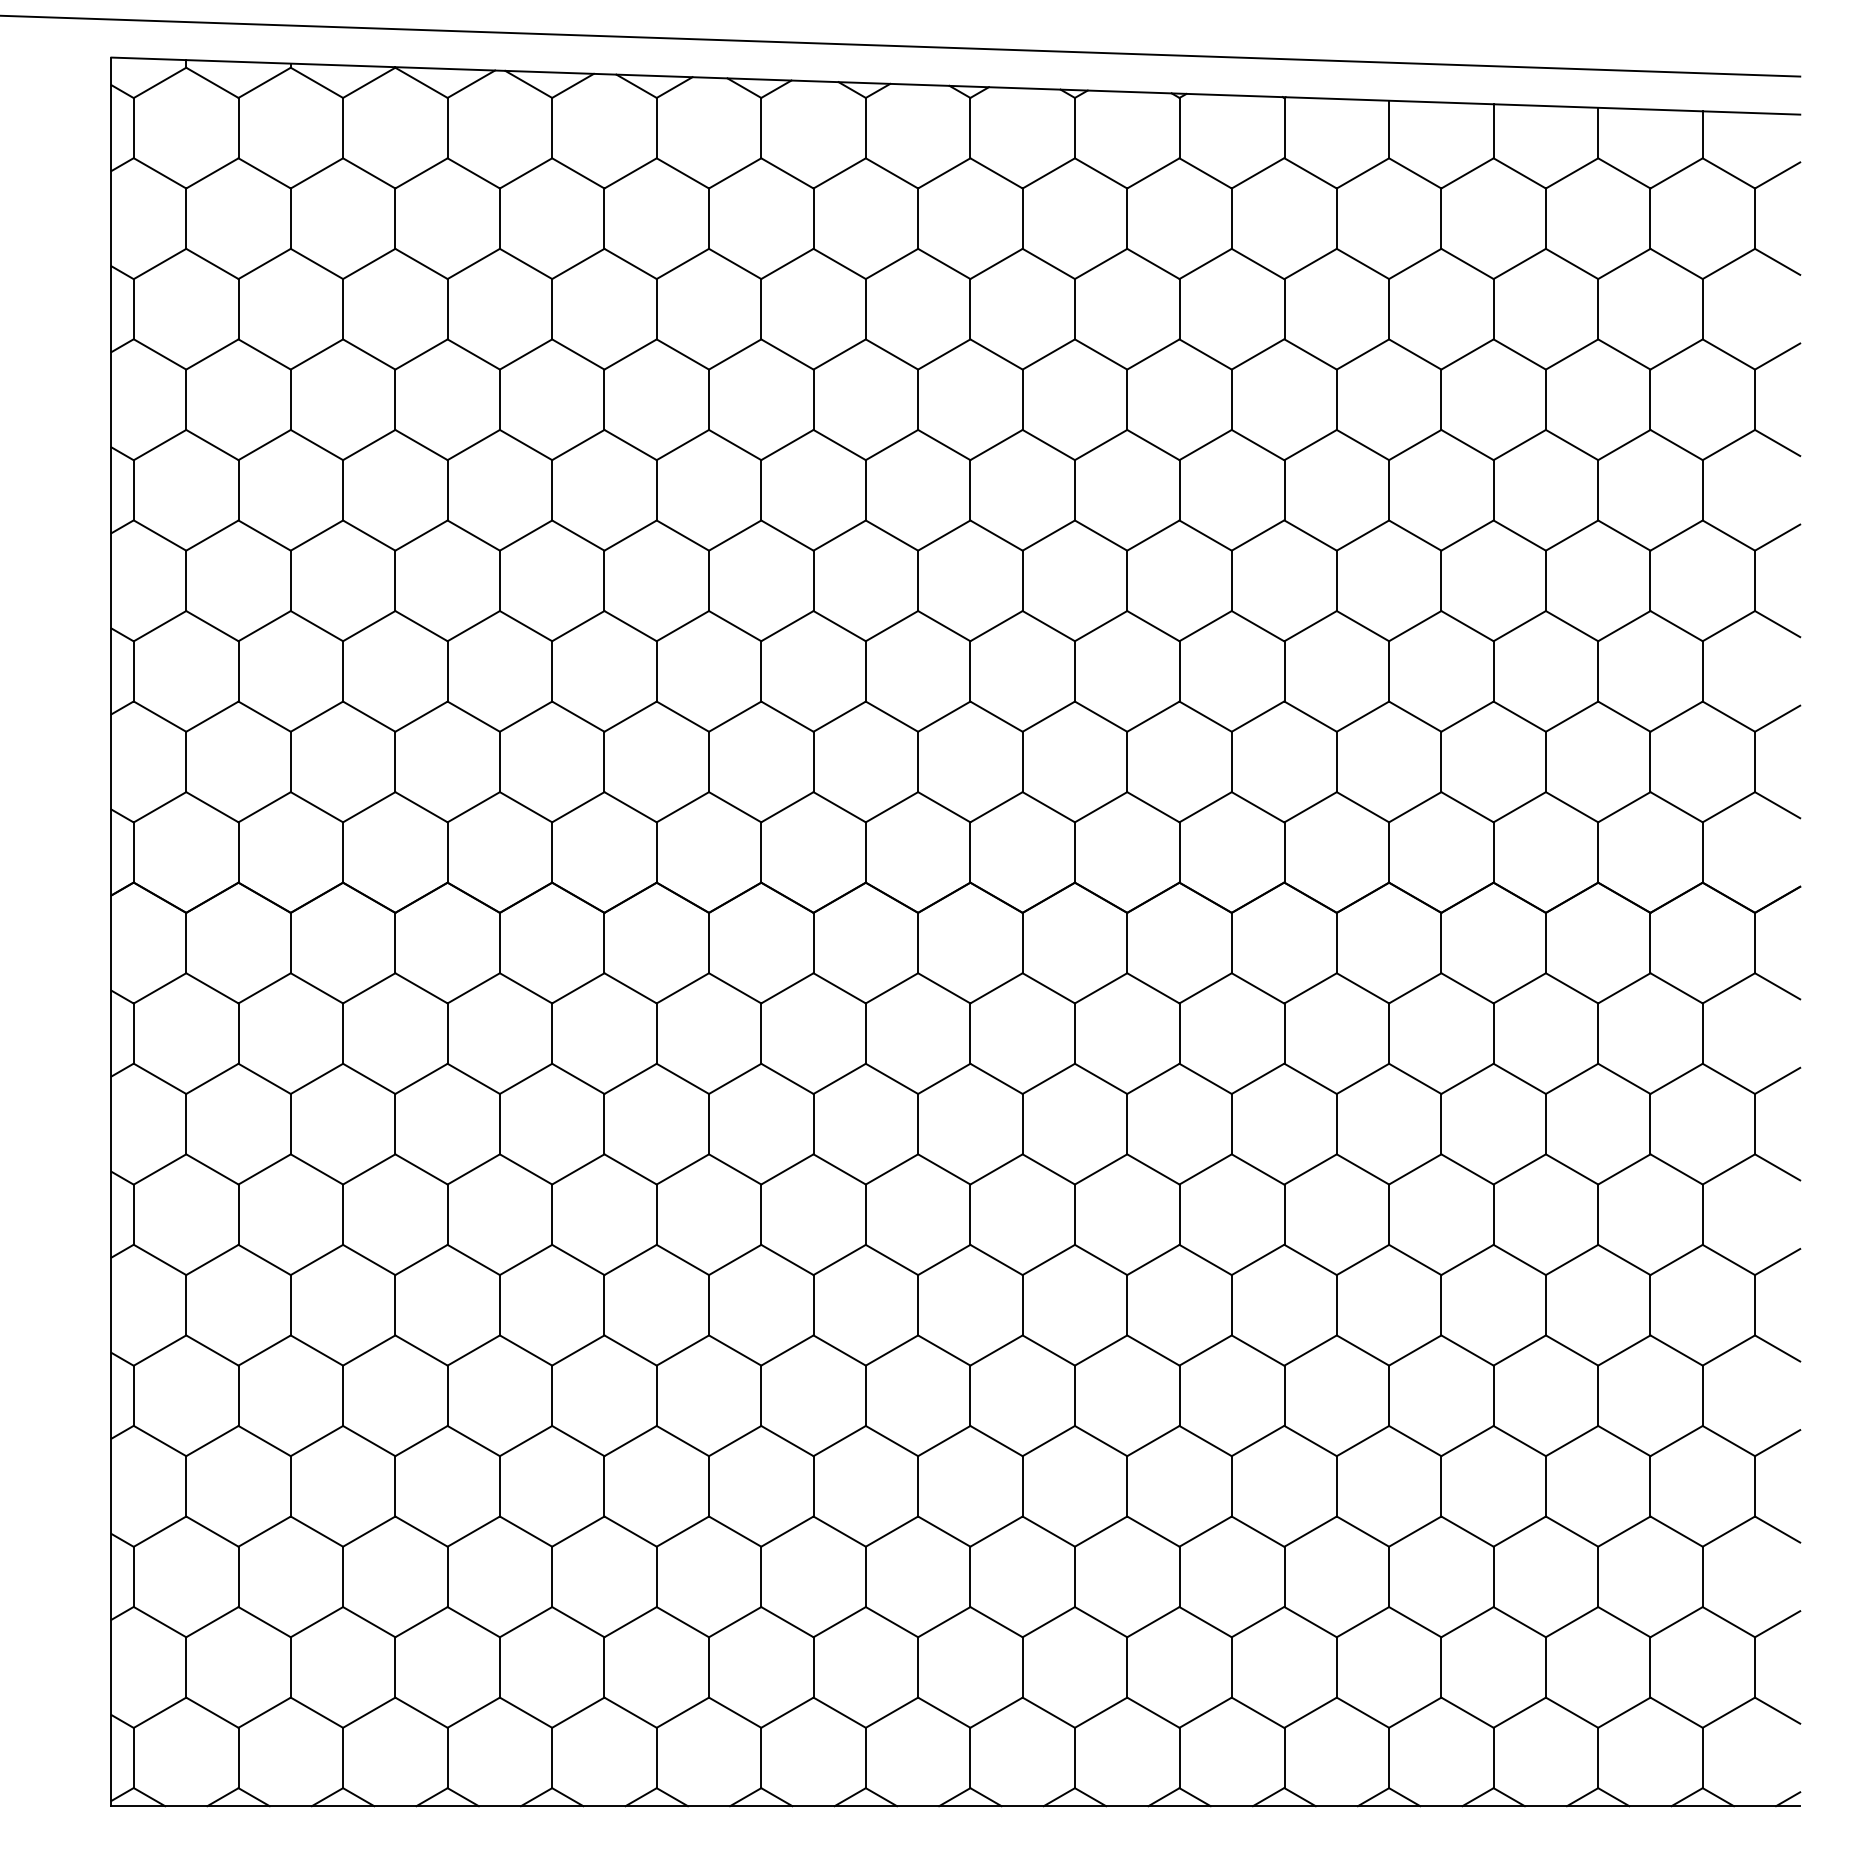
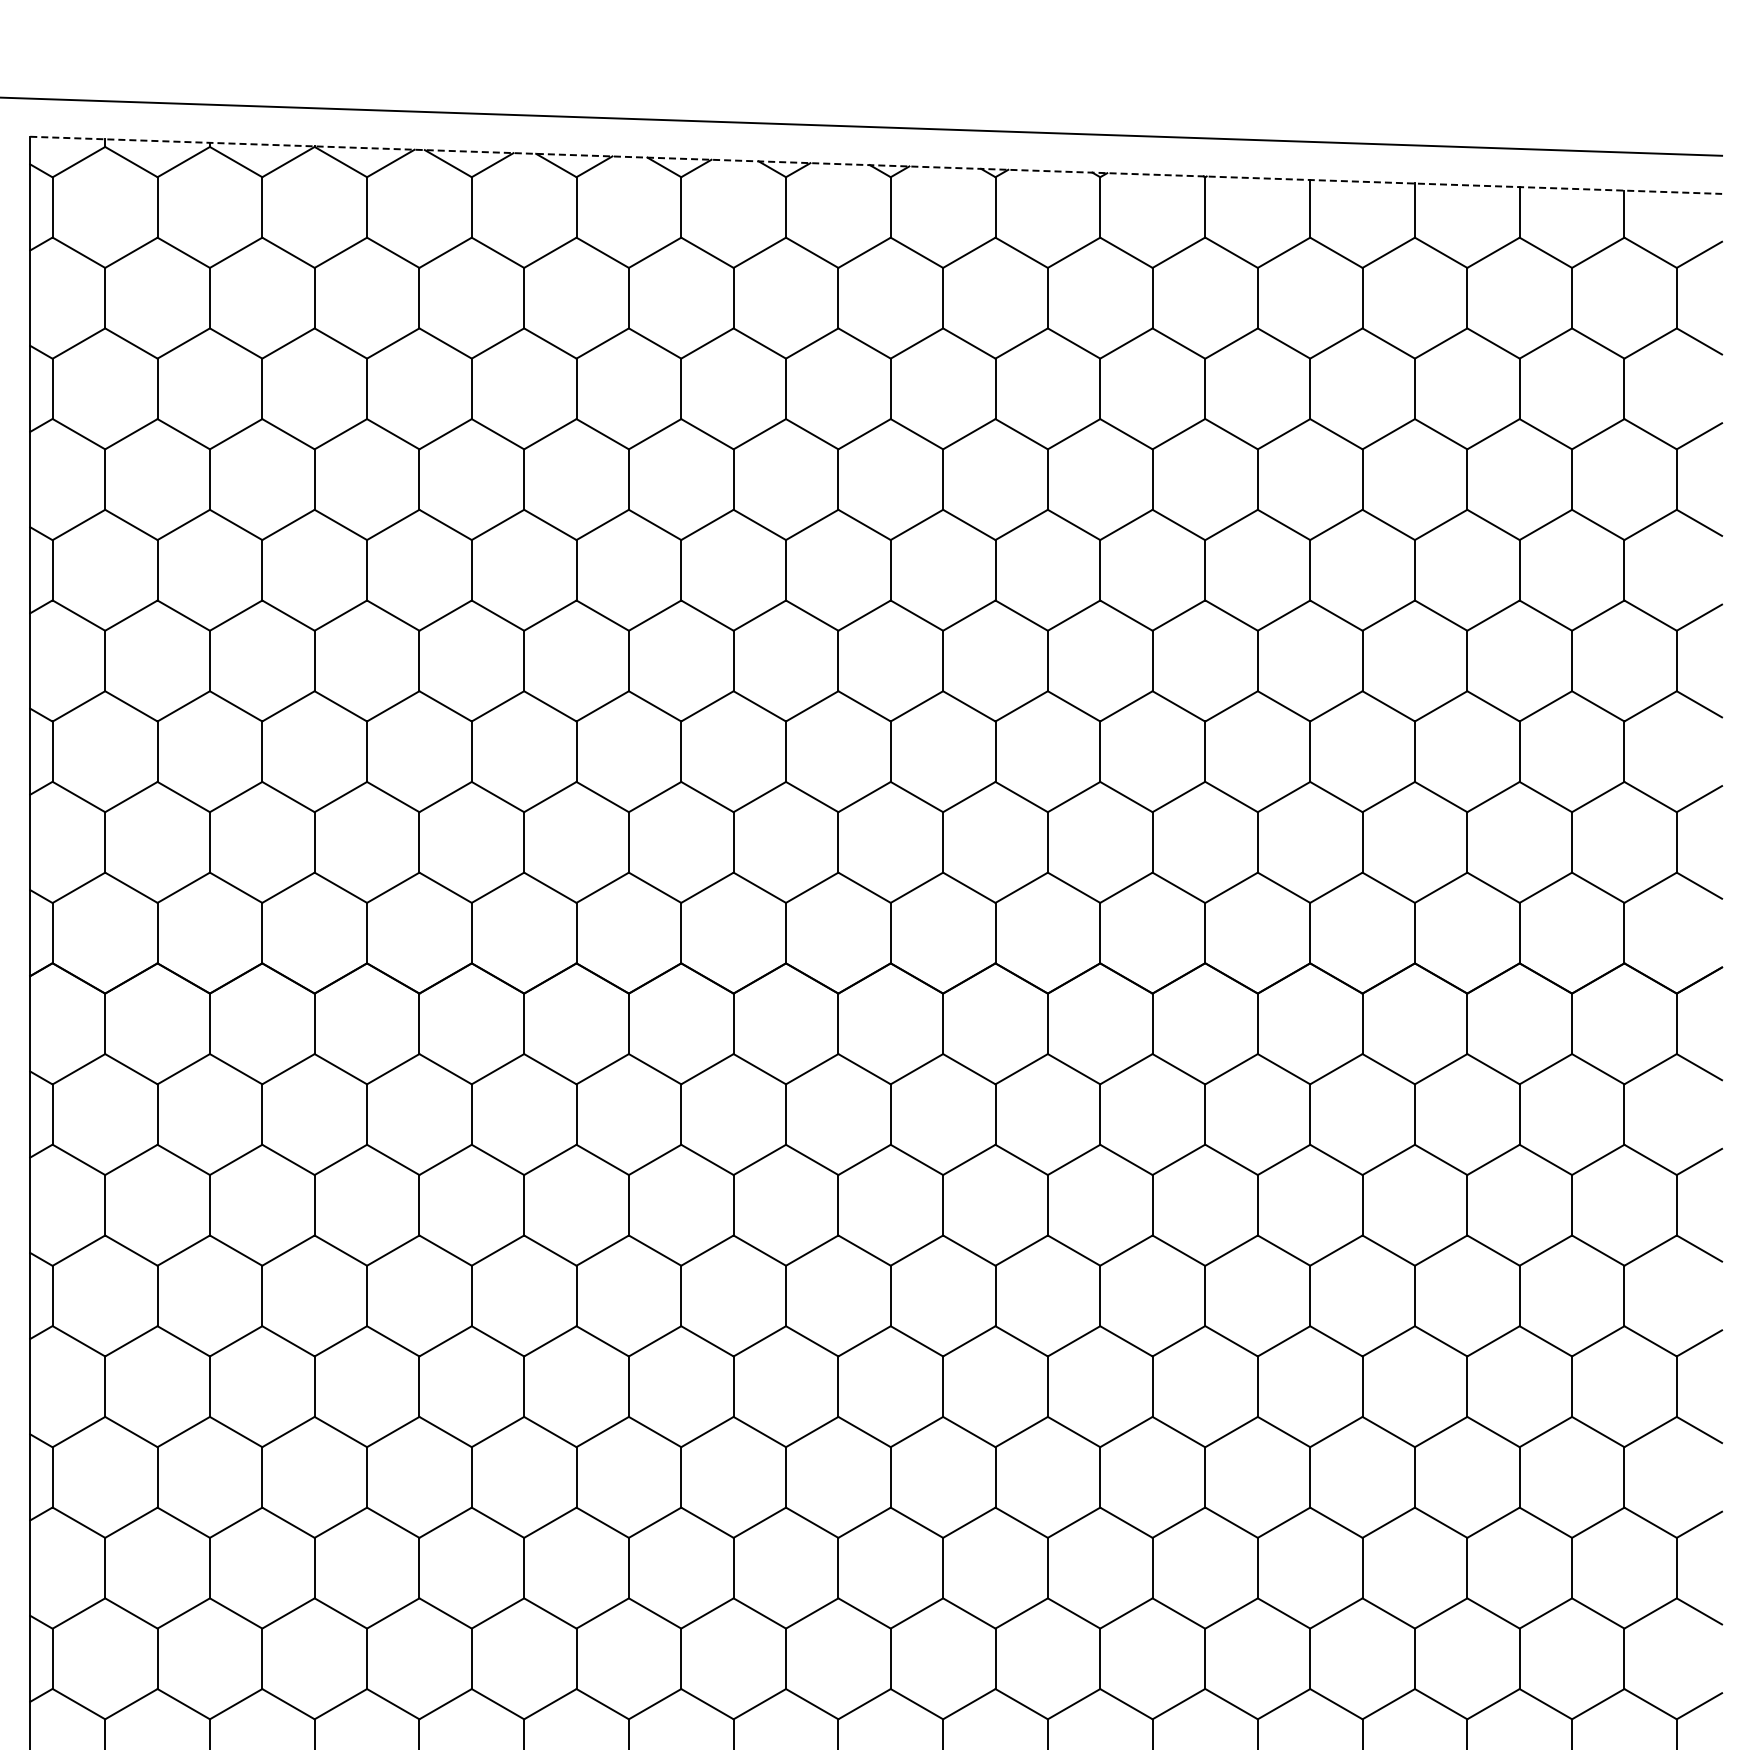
line: (955, 86) -> (875, 165), solid -> dashed

